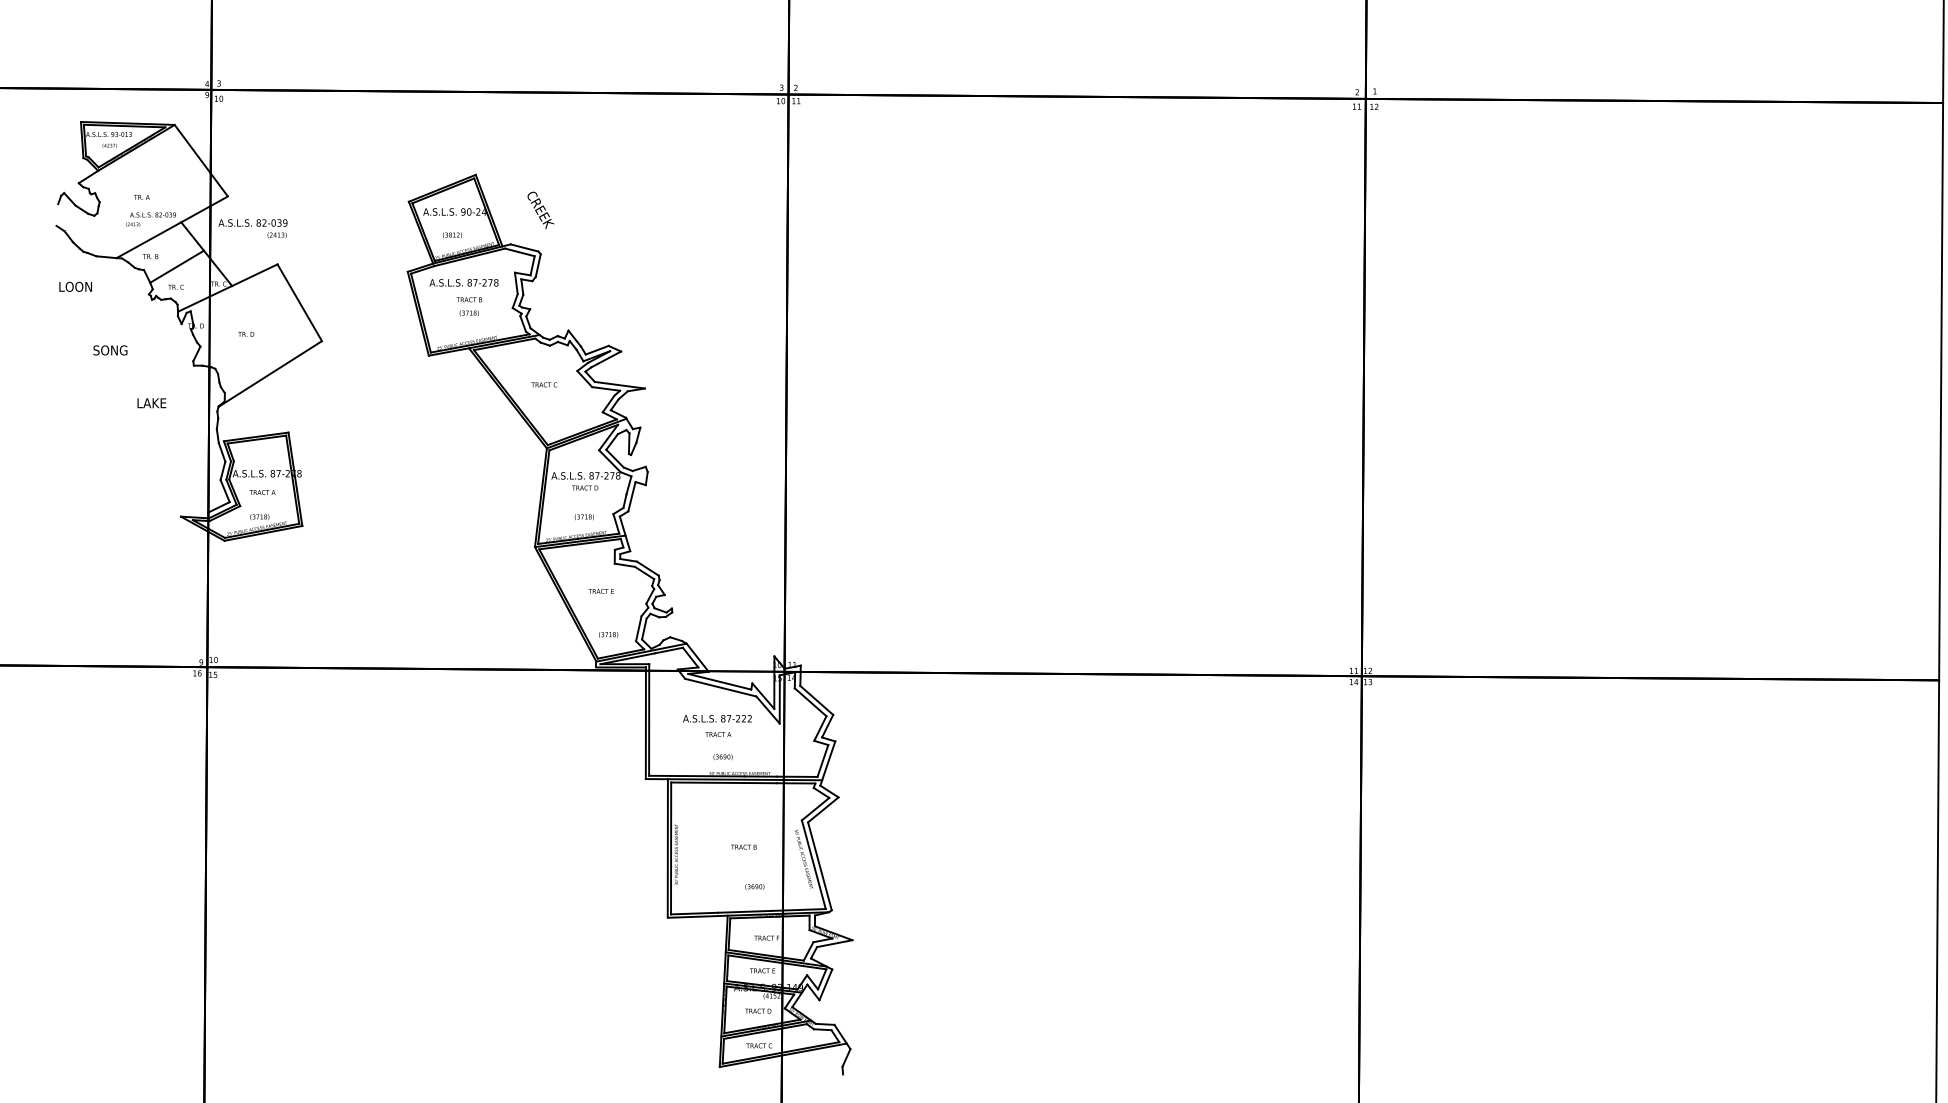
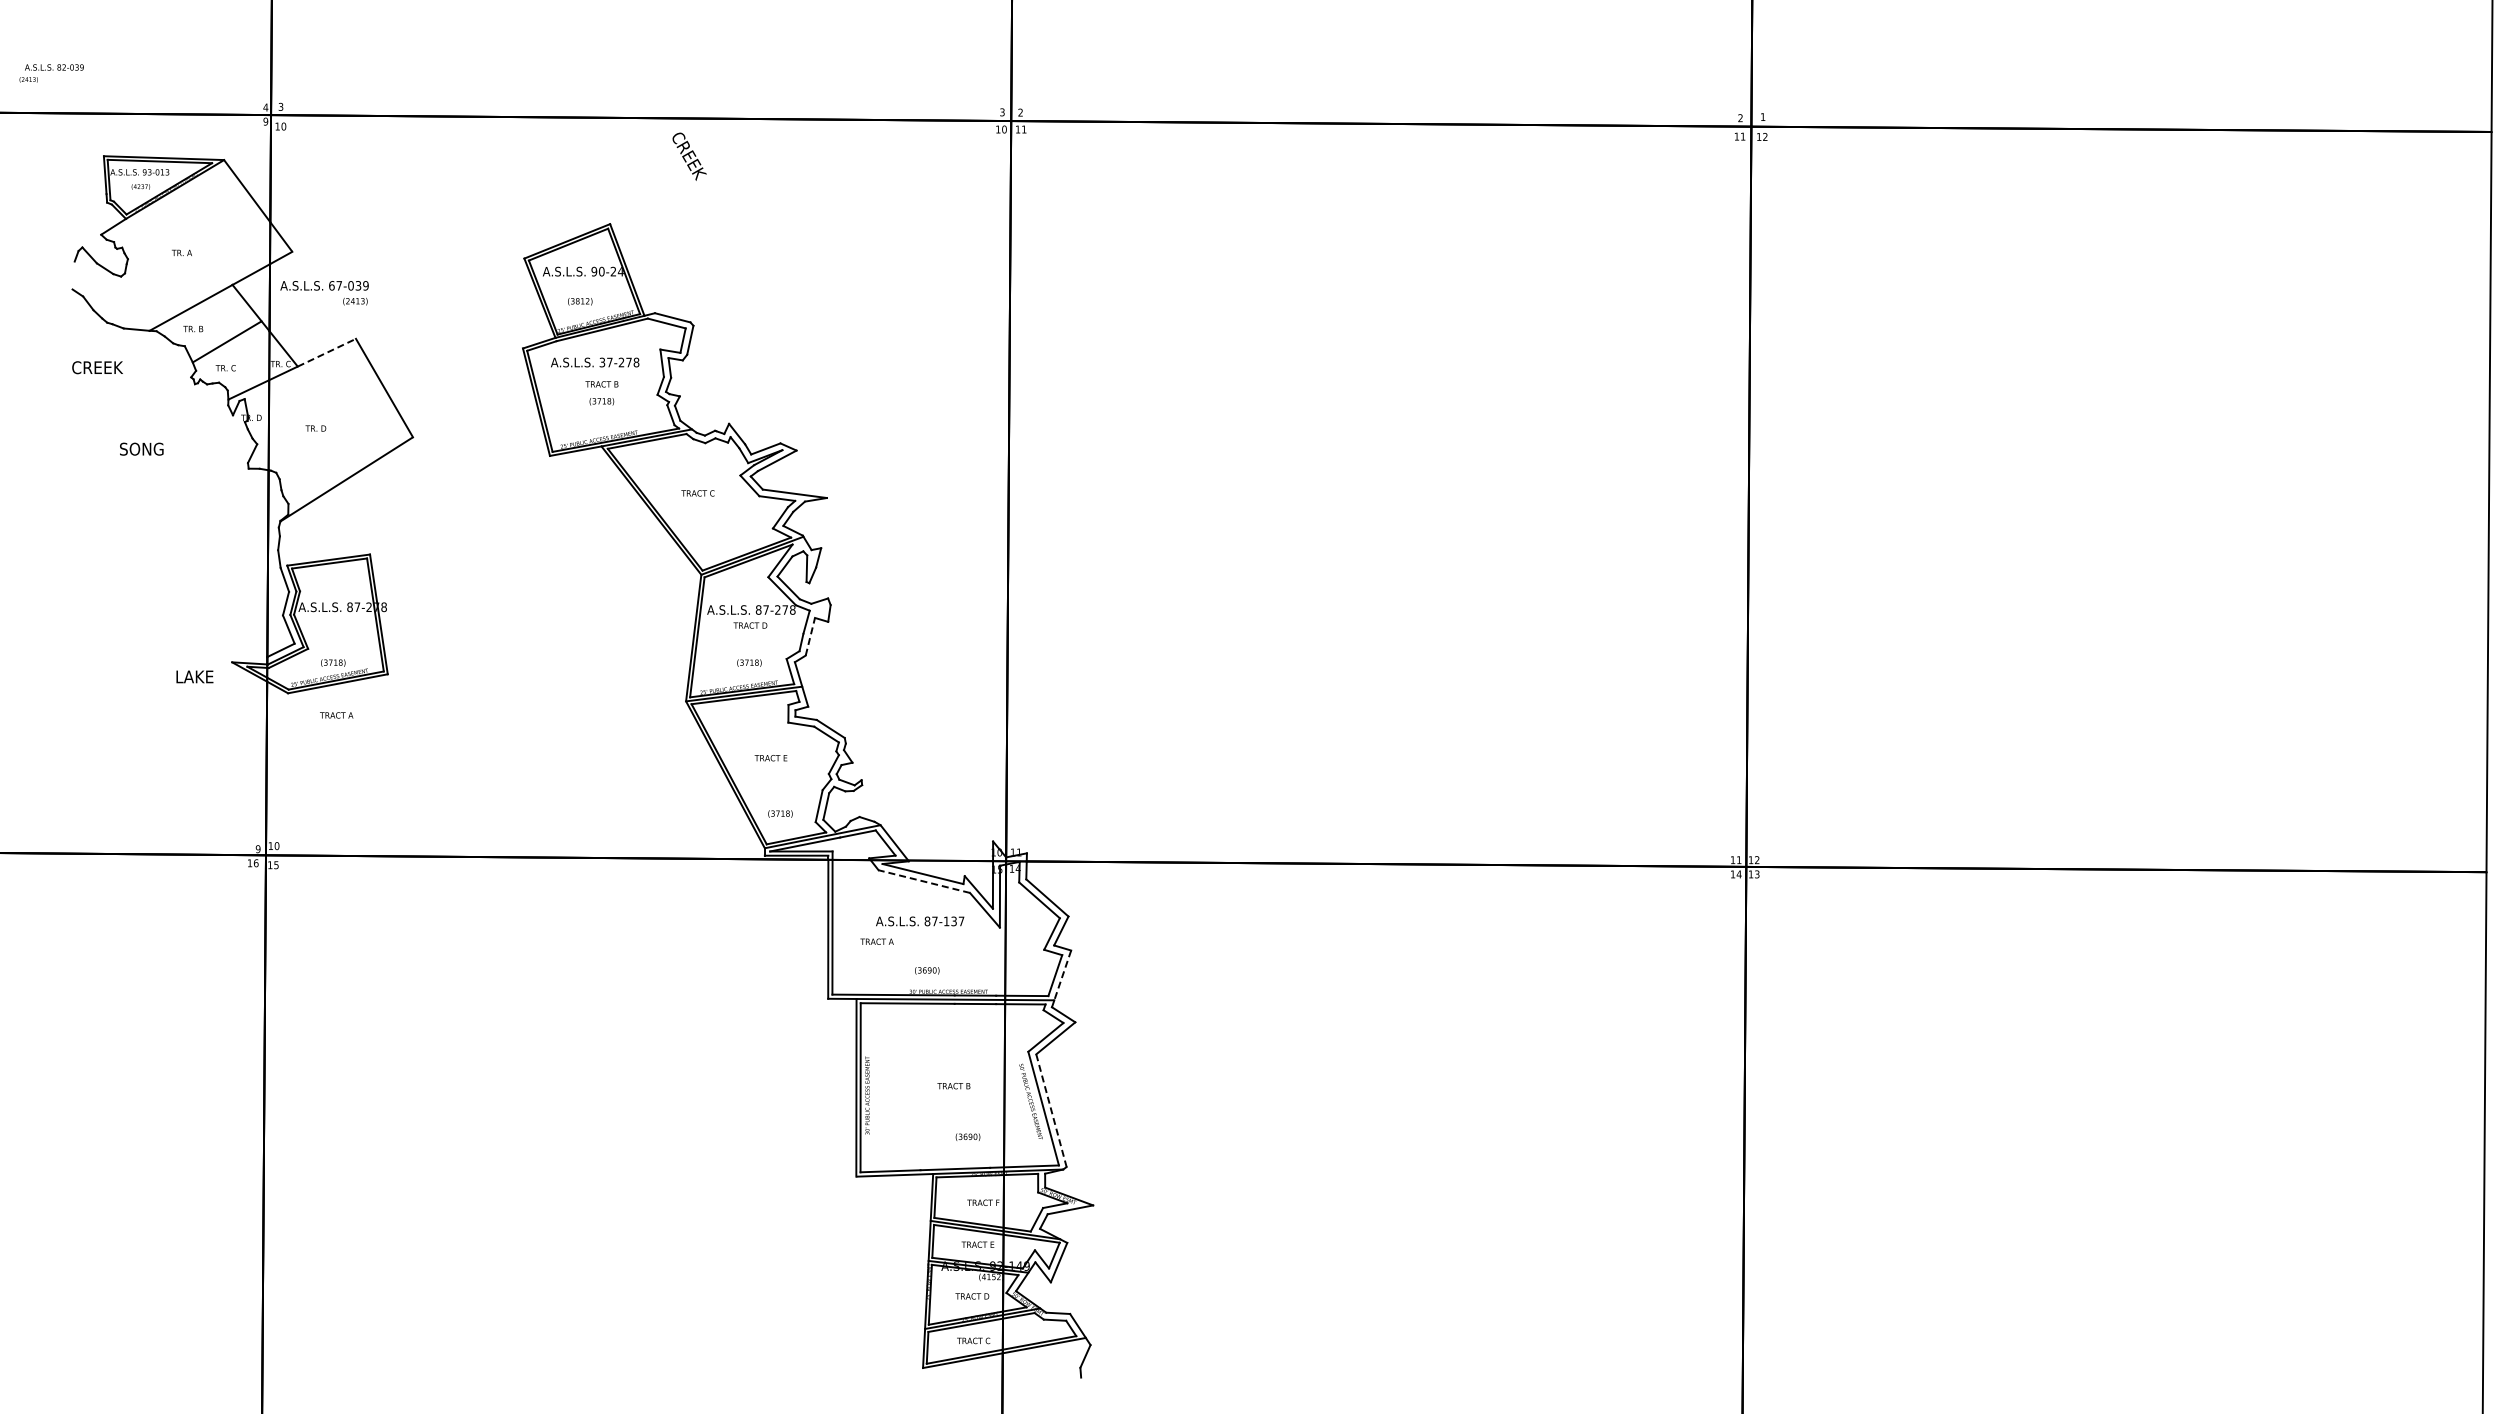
text: (540, 210) -> (689, 156), moved
text: (150, 219) -> (51, 73), moved
text: (261, 222) -> (335, 285), 82-039 -> 67-039
line: (255, 275) -> (327, 352), solid -> dashed
text: (469, 282) -> (602, 362), 87-278 -> 37-278
text: (75, 286) -> (97, 367), LOON -> CREEK
text: (151, 402) -> (194, 676), moved
text: (262, 492) -> (336, 715), moved
line: (632, 496) -> (810, 636), solid -> dashed
line: (720, 687) -> (923, 881), solid -> dashed
text: (743, 718) -> (953, 921), 87-222 -> 87-137
text: (717, 734) -> (876, 941), moved
line: (828, 760) -> (1062, 975), solid -> dashed
line: (819, 866) -> (1051, 1111), solid -> dashed

